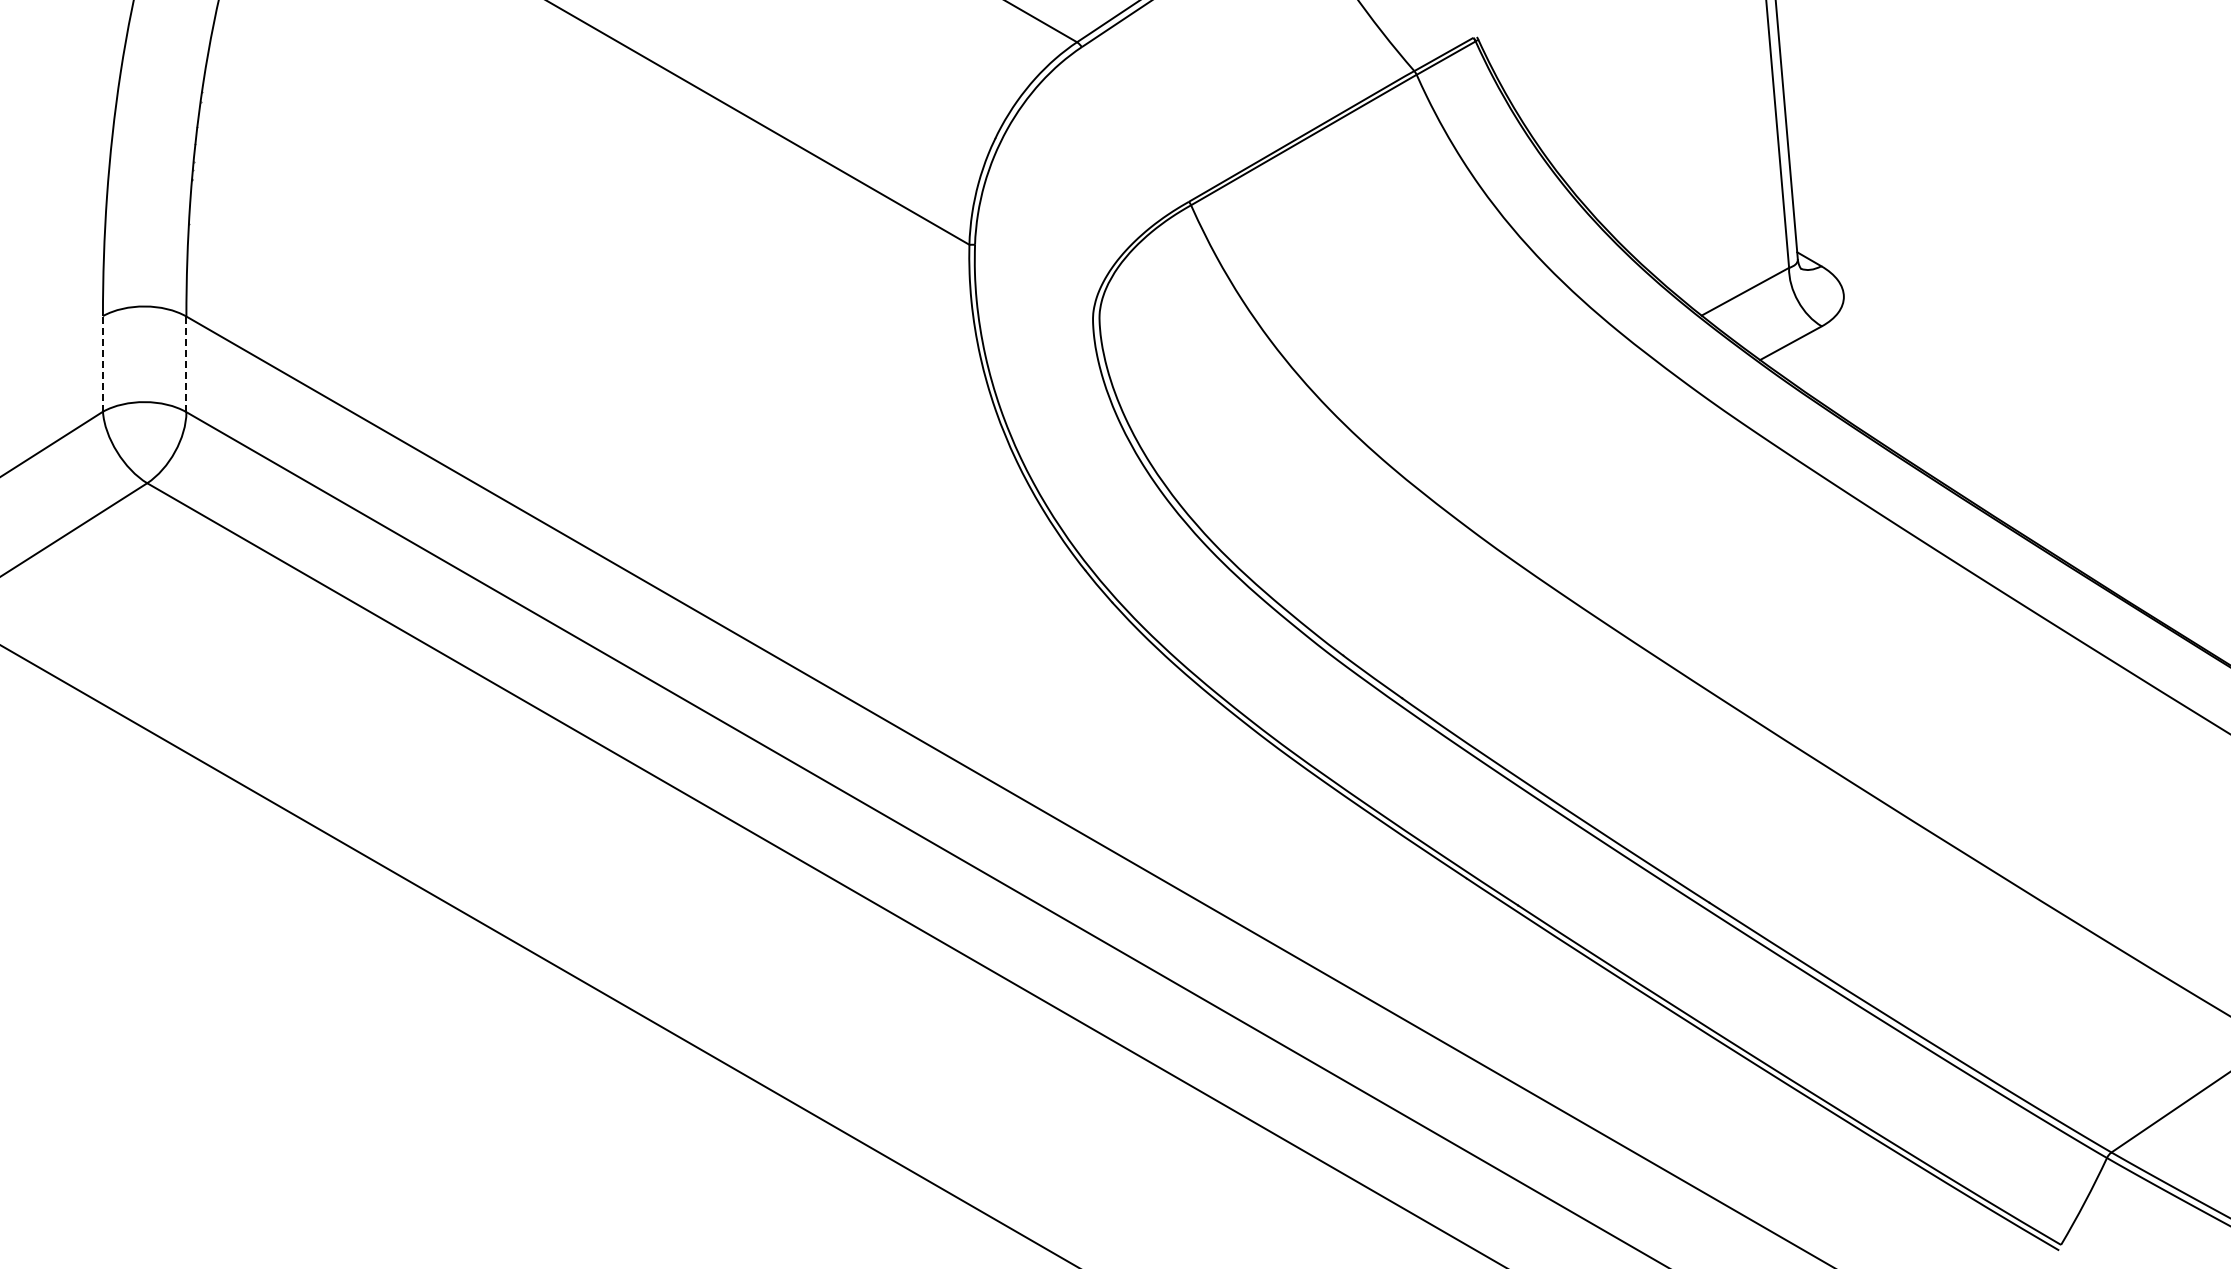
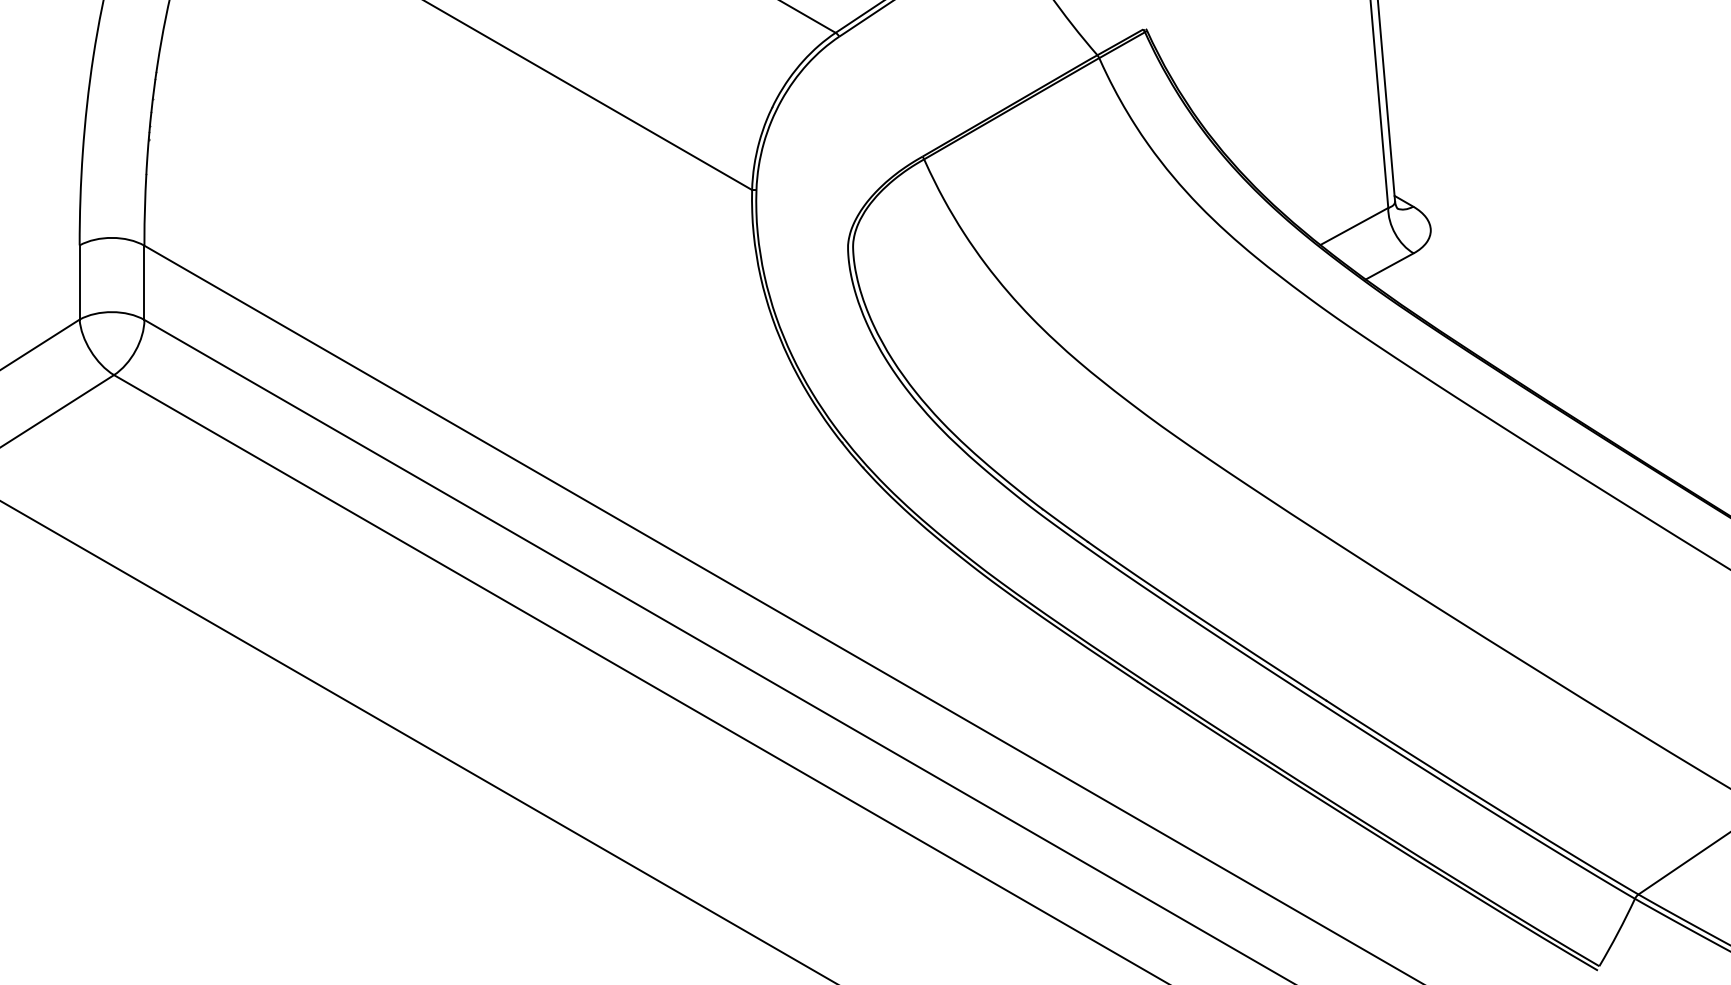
line: (102, 363) -> (79, 282), dashed -> solid
line: (186, 364) -> (144, 282), dashed -> solid

